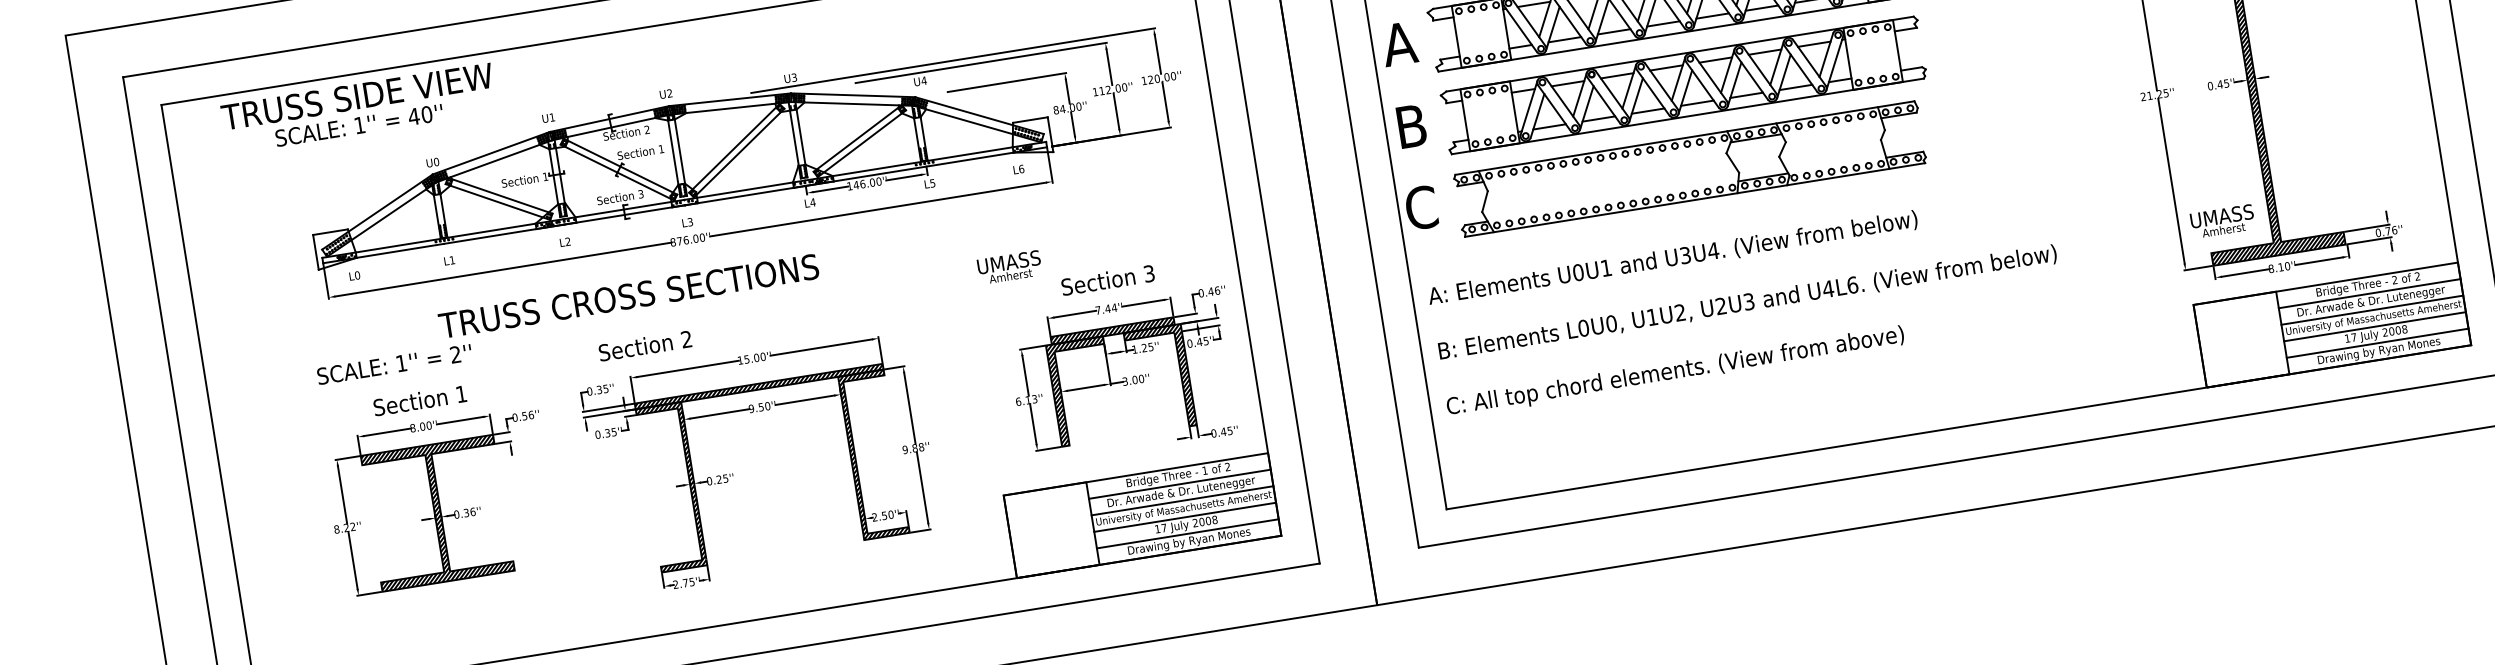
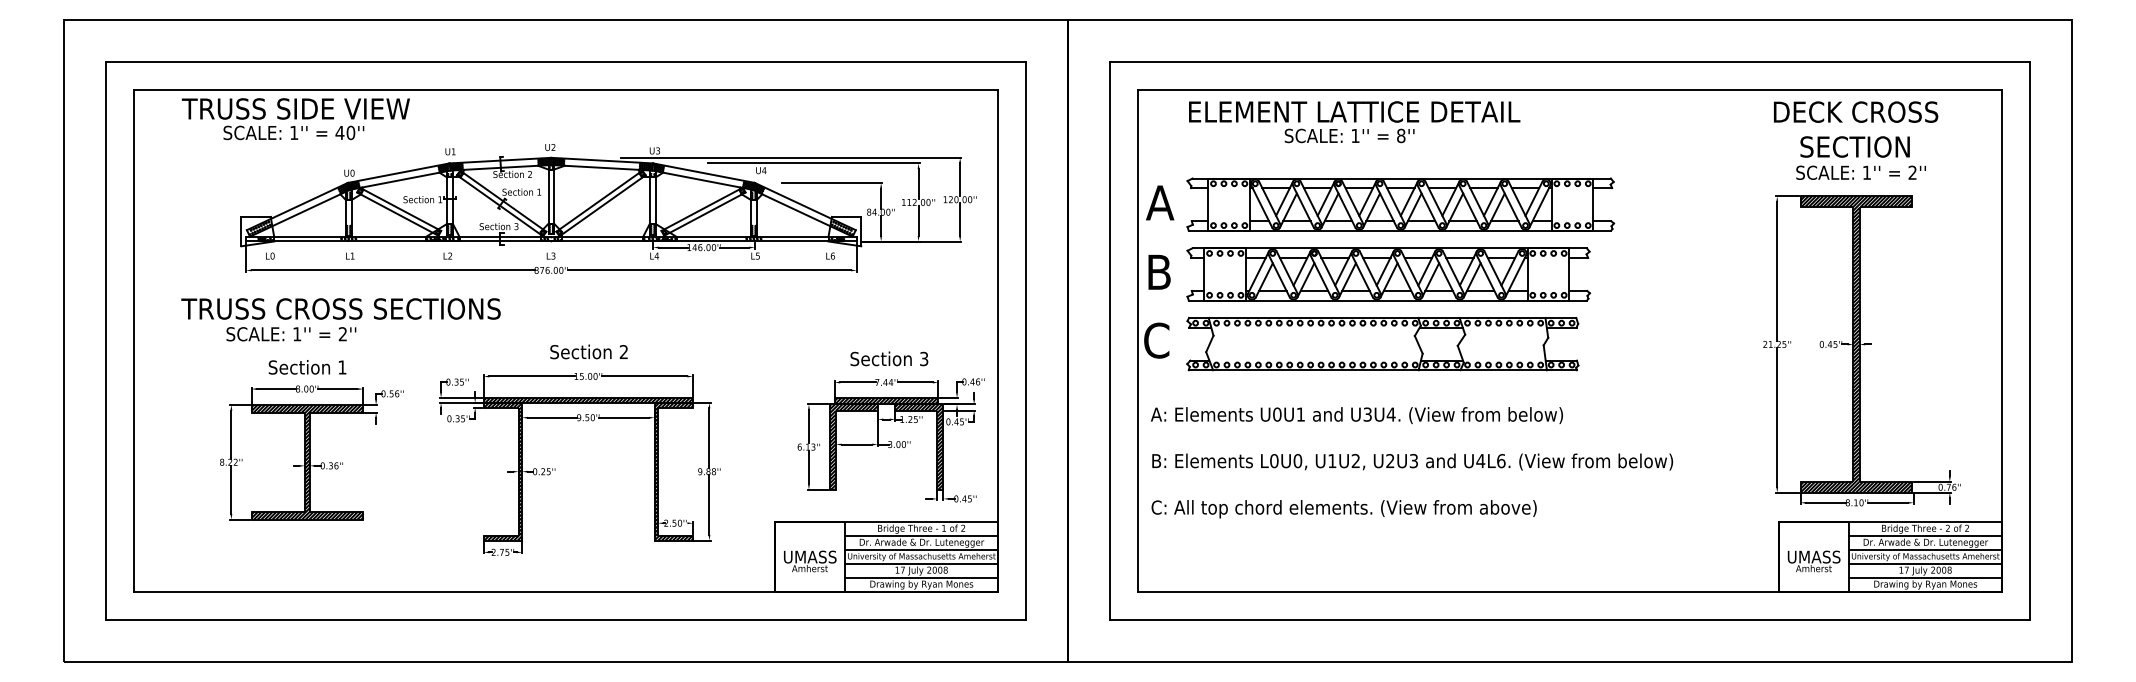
text: (2222, 221) -> (1813, 561), moved
text: (1010, 267) -> (810, 561), moved
text: (628, 295) -> (340, 308), moved
text: (644, 345) -> (588, 351), moved

